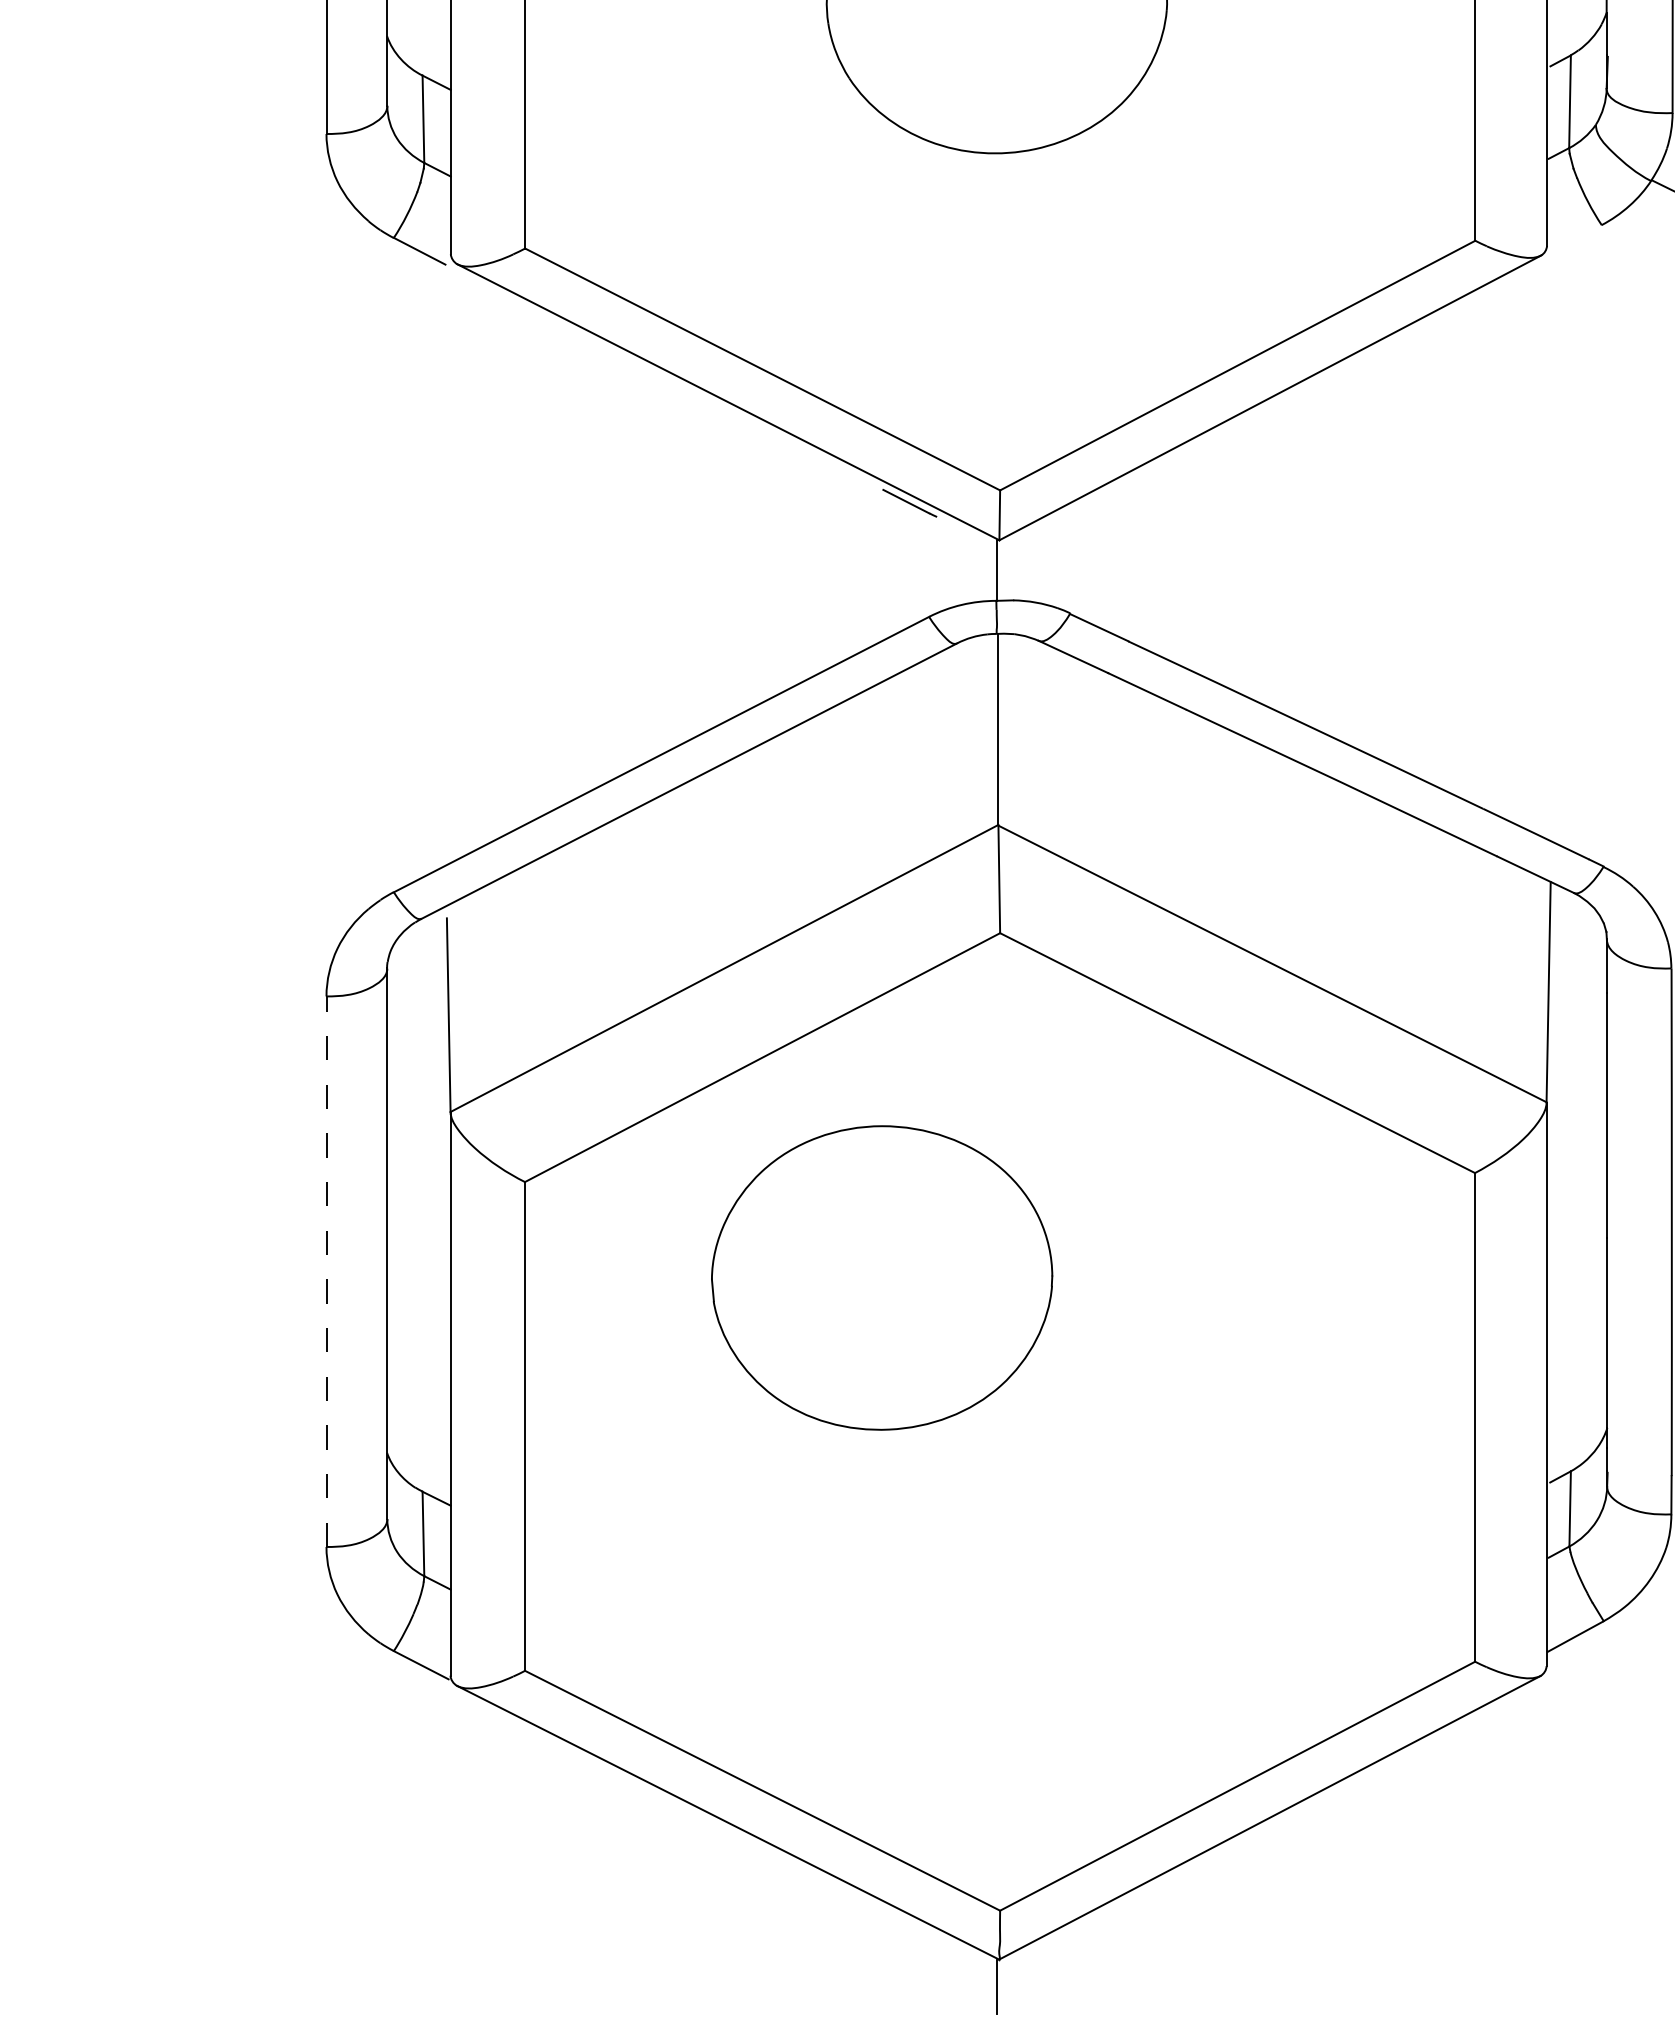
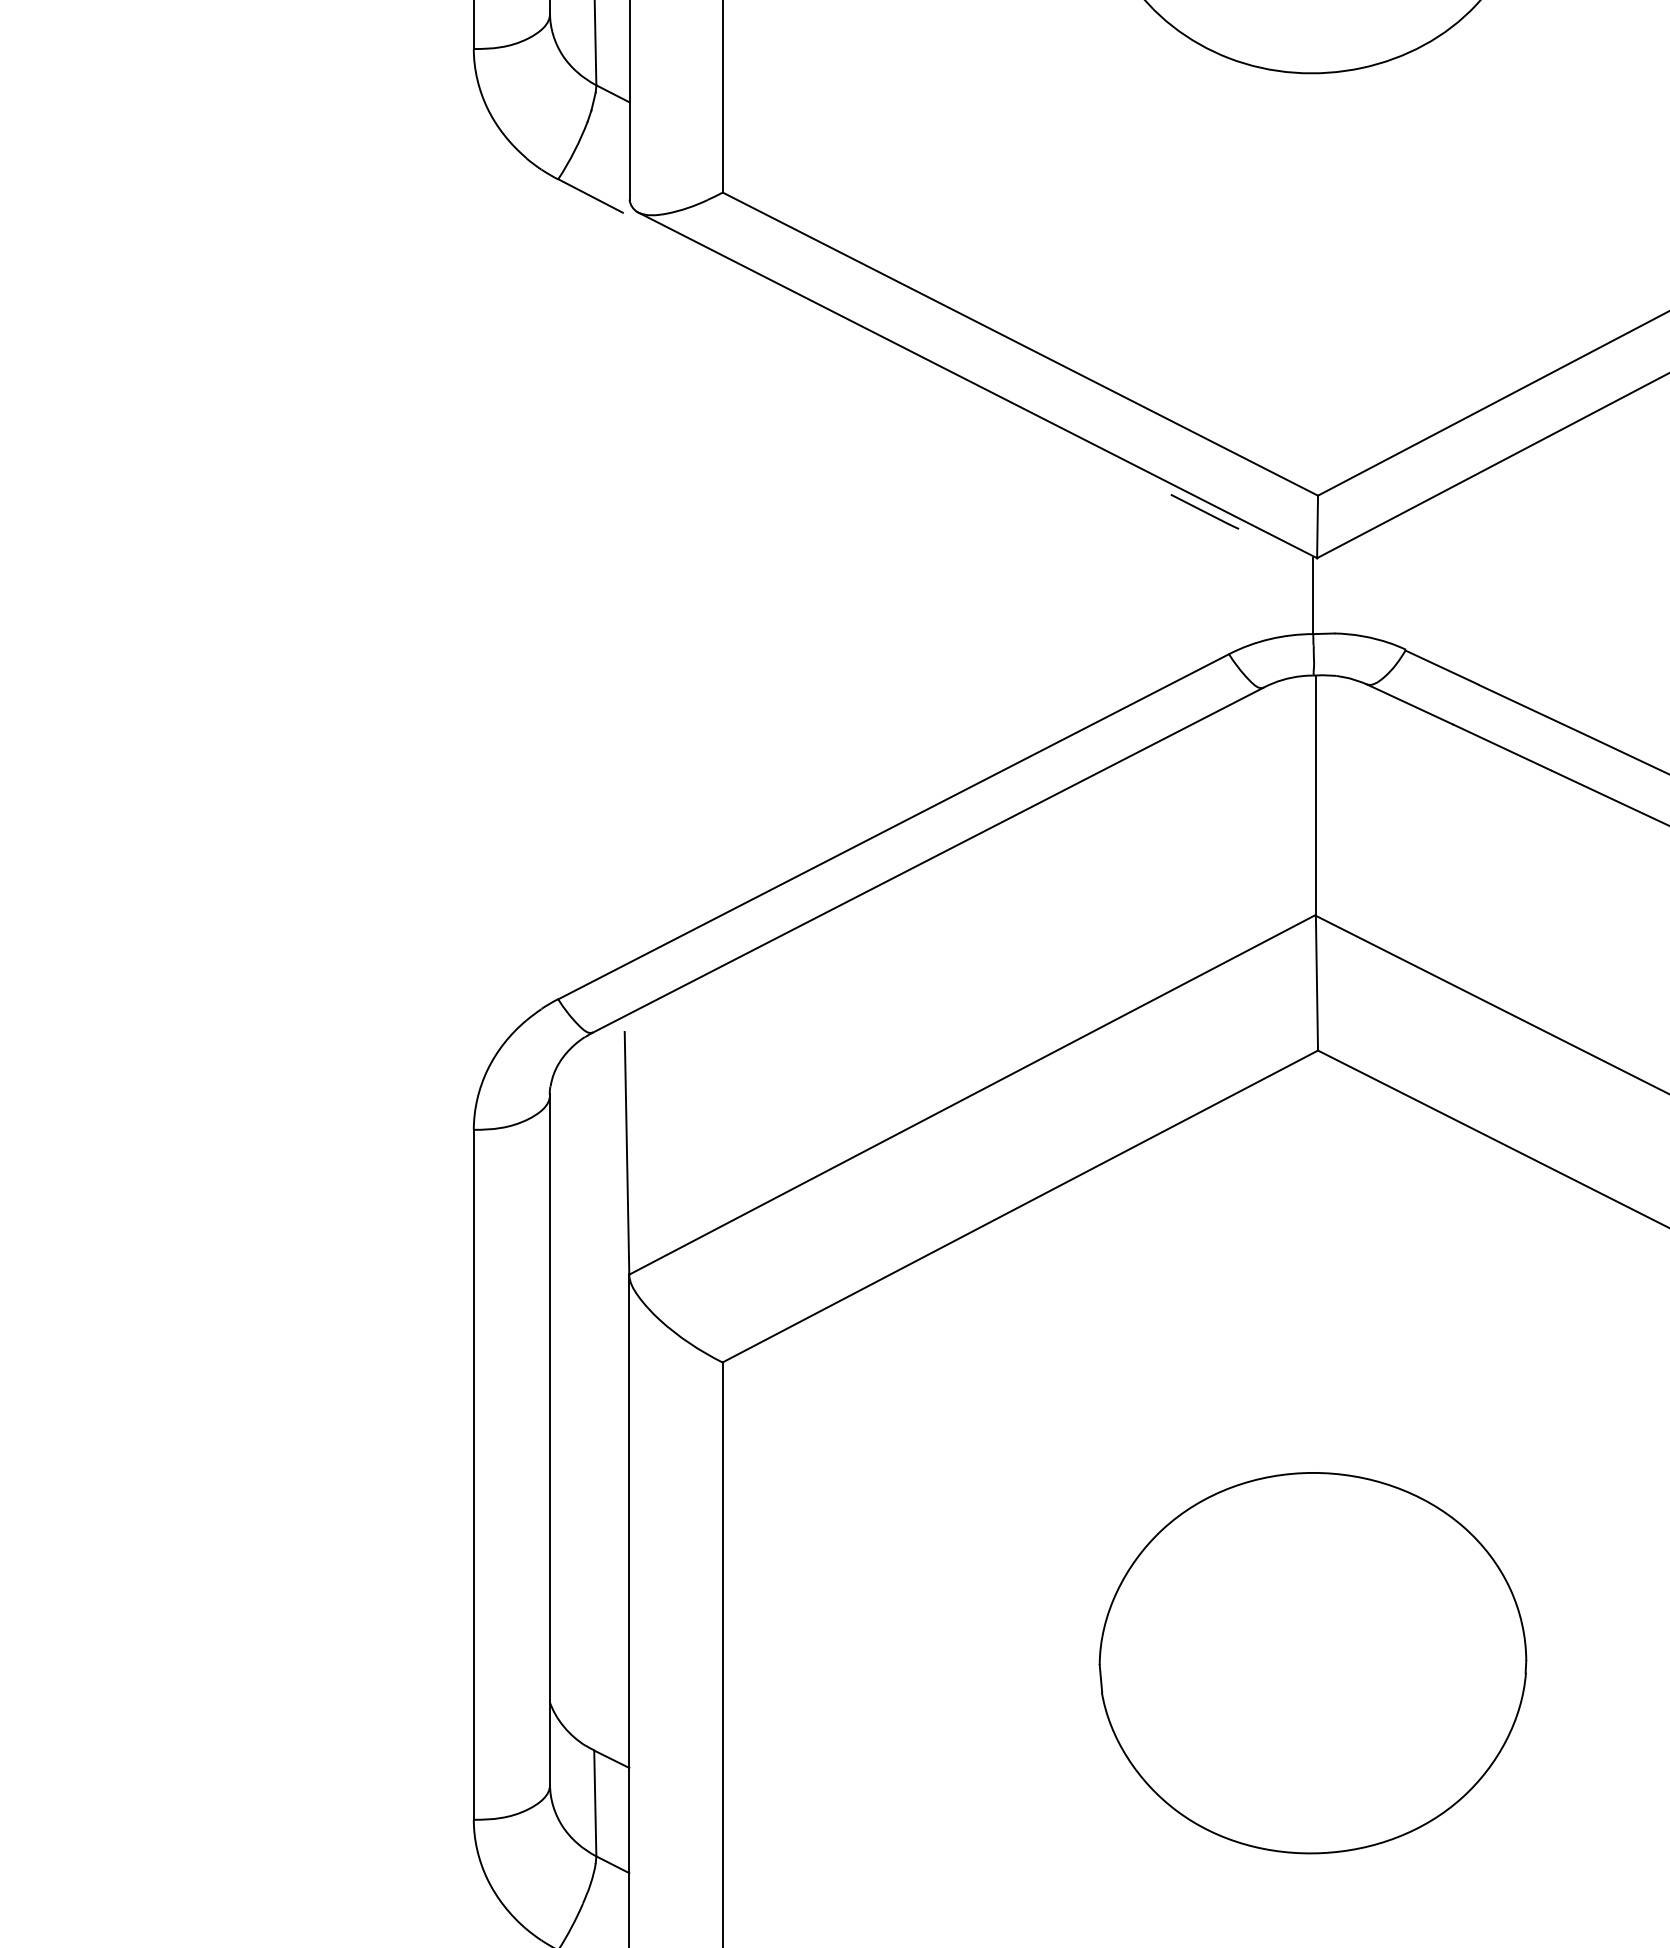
line: (326, 1271) -> (473, 1474), dashed -> solid
part: (882, 1277) -> (1313, 1662), moved

